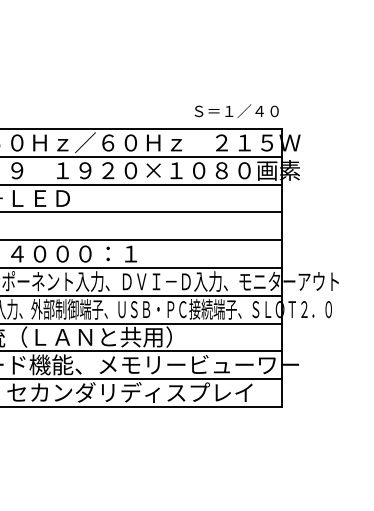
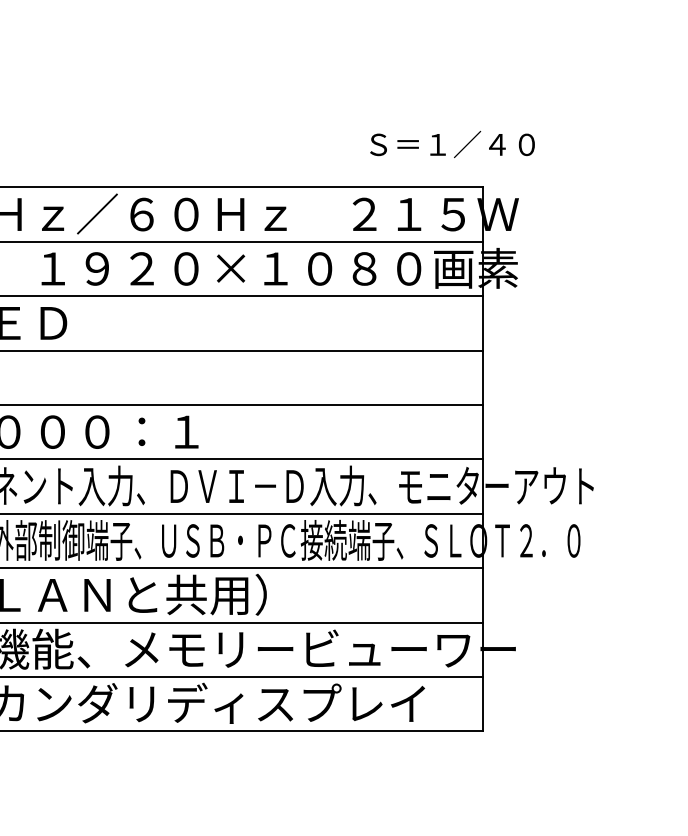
text: (236, 110) -> (452, 143), moved

